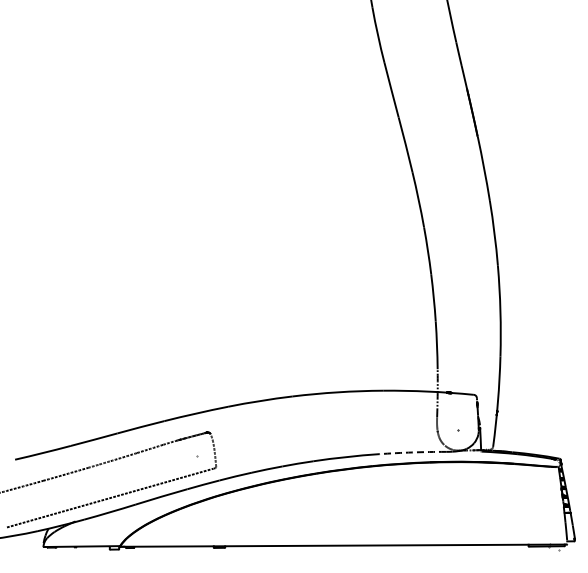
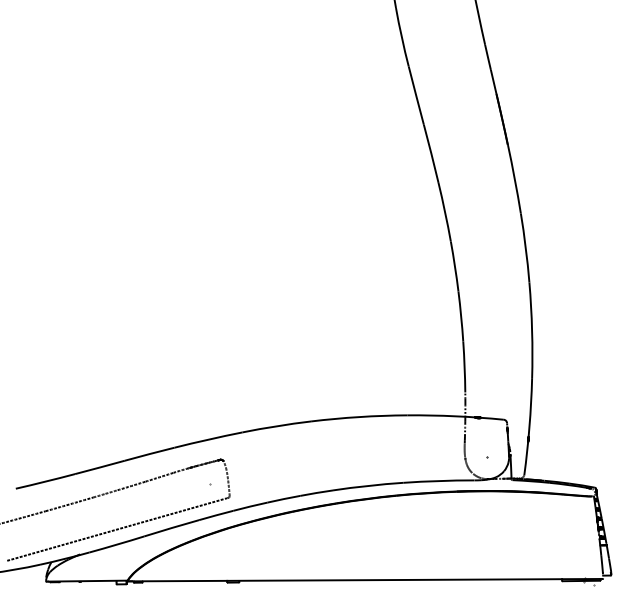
arc: (412, 452) -> (438, 481), dashed -> solid

